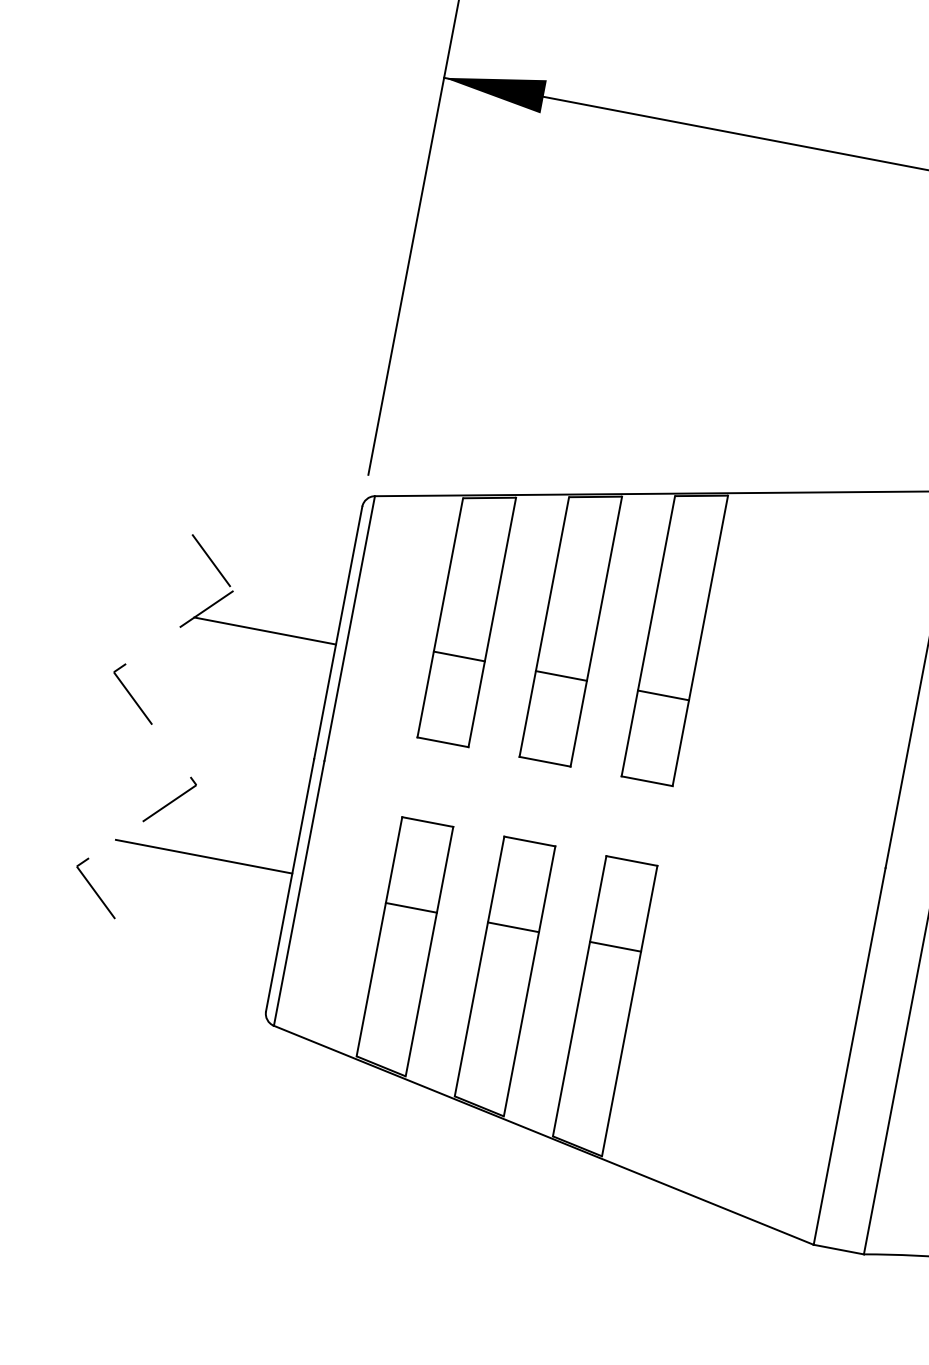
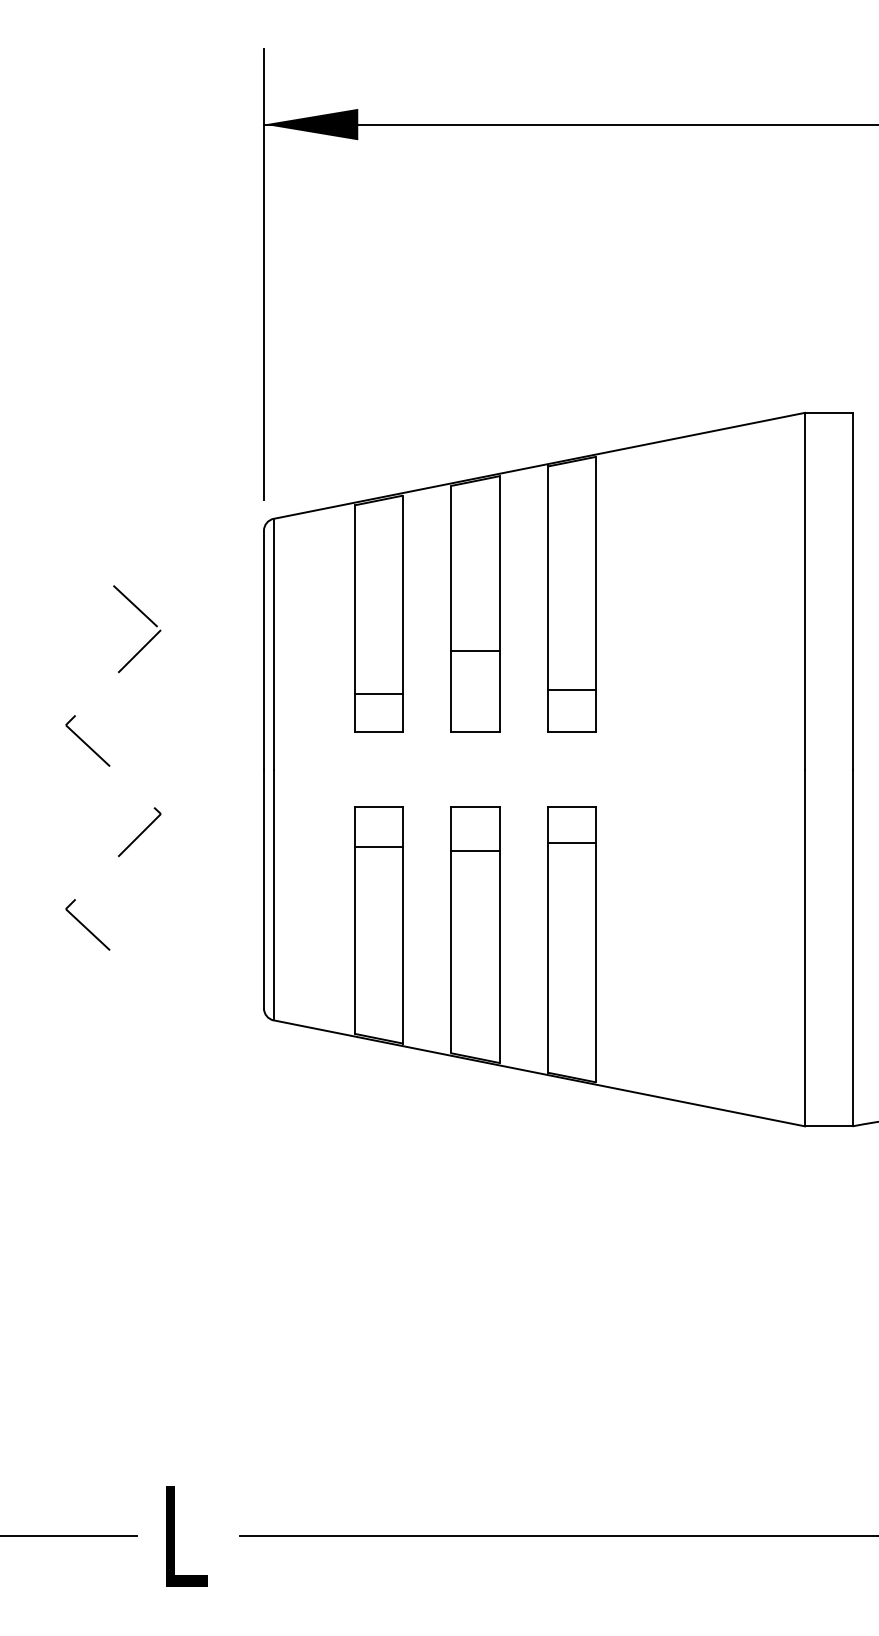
line: (264, 631) -> (196, 661), removed
line: (459, 656) -> (378, 693), moved
line: (662, 695) -> (571, 689), moved
line: (204, 857) -> (180, 878), removed
line: (411, 907) -> (378, 846), moved
line: (513, 927) -> (475, 850), moved
line: (614, 946) -> (571, 842), moved

